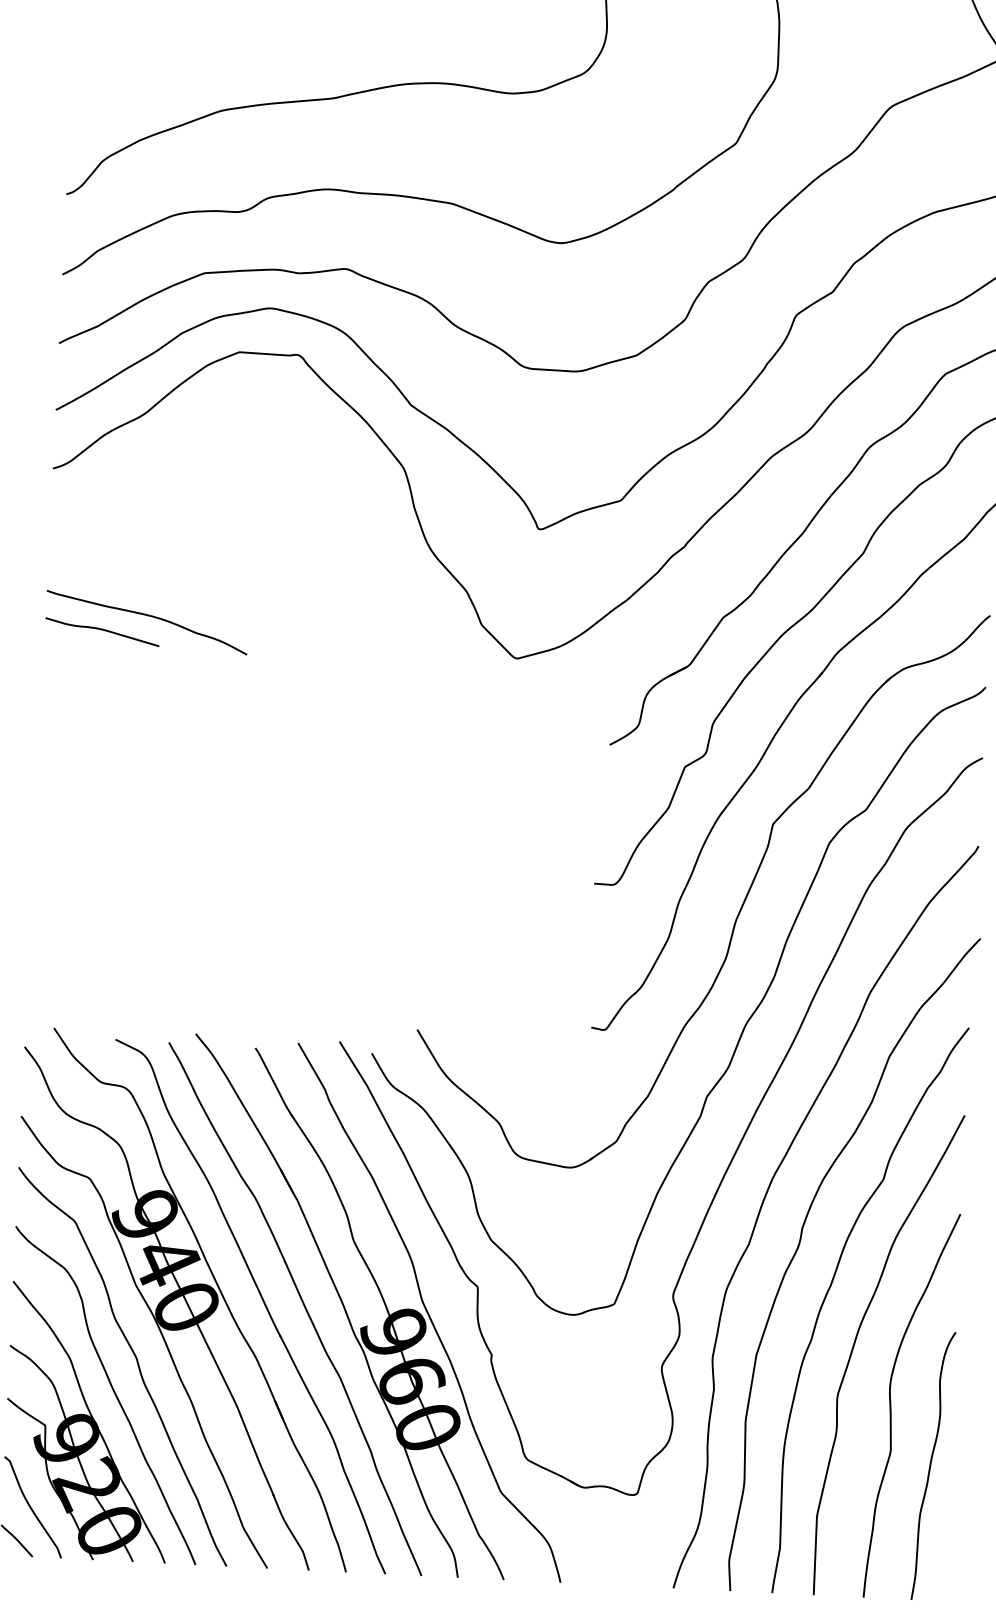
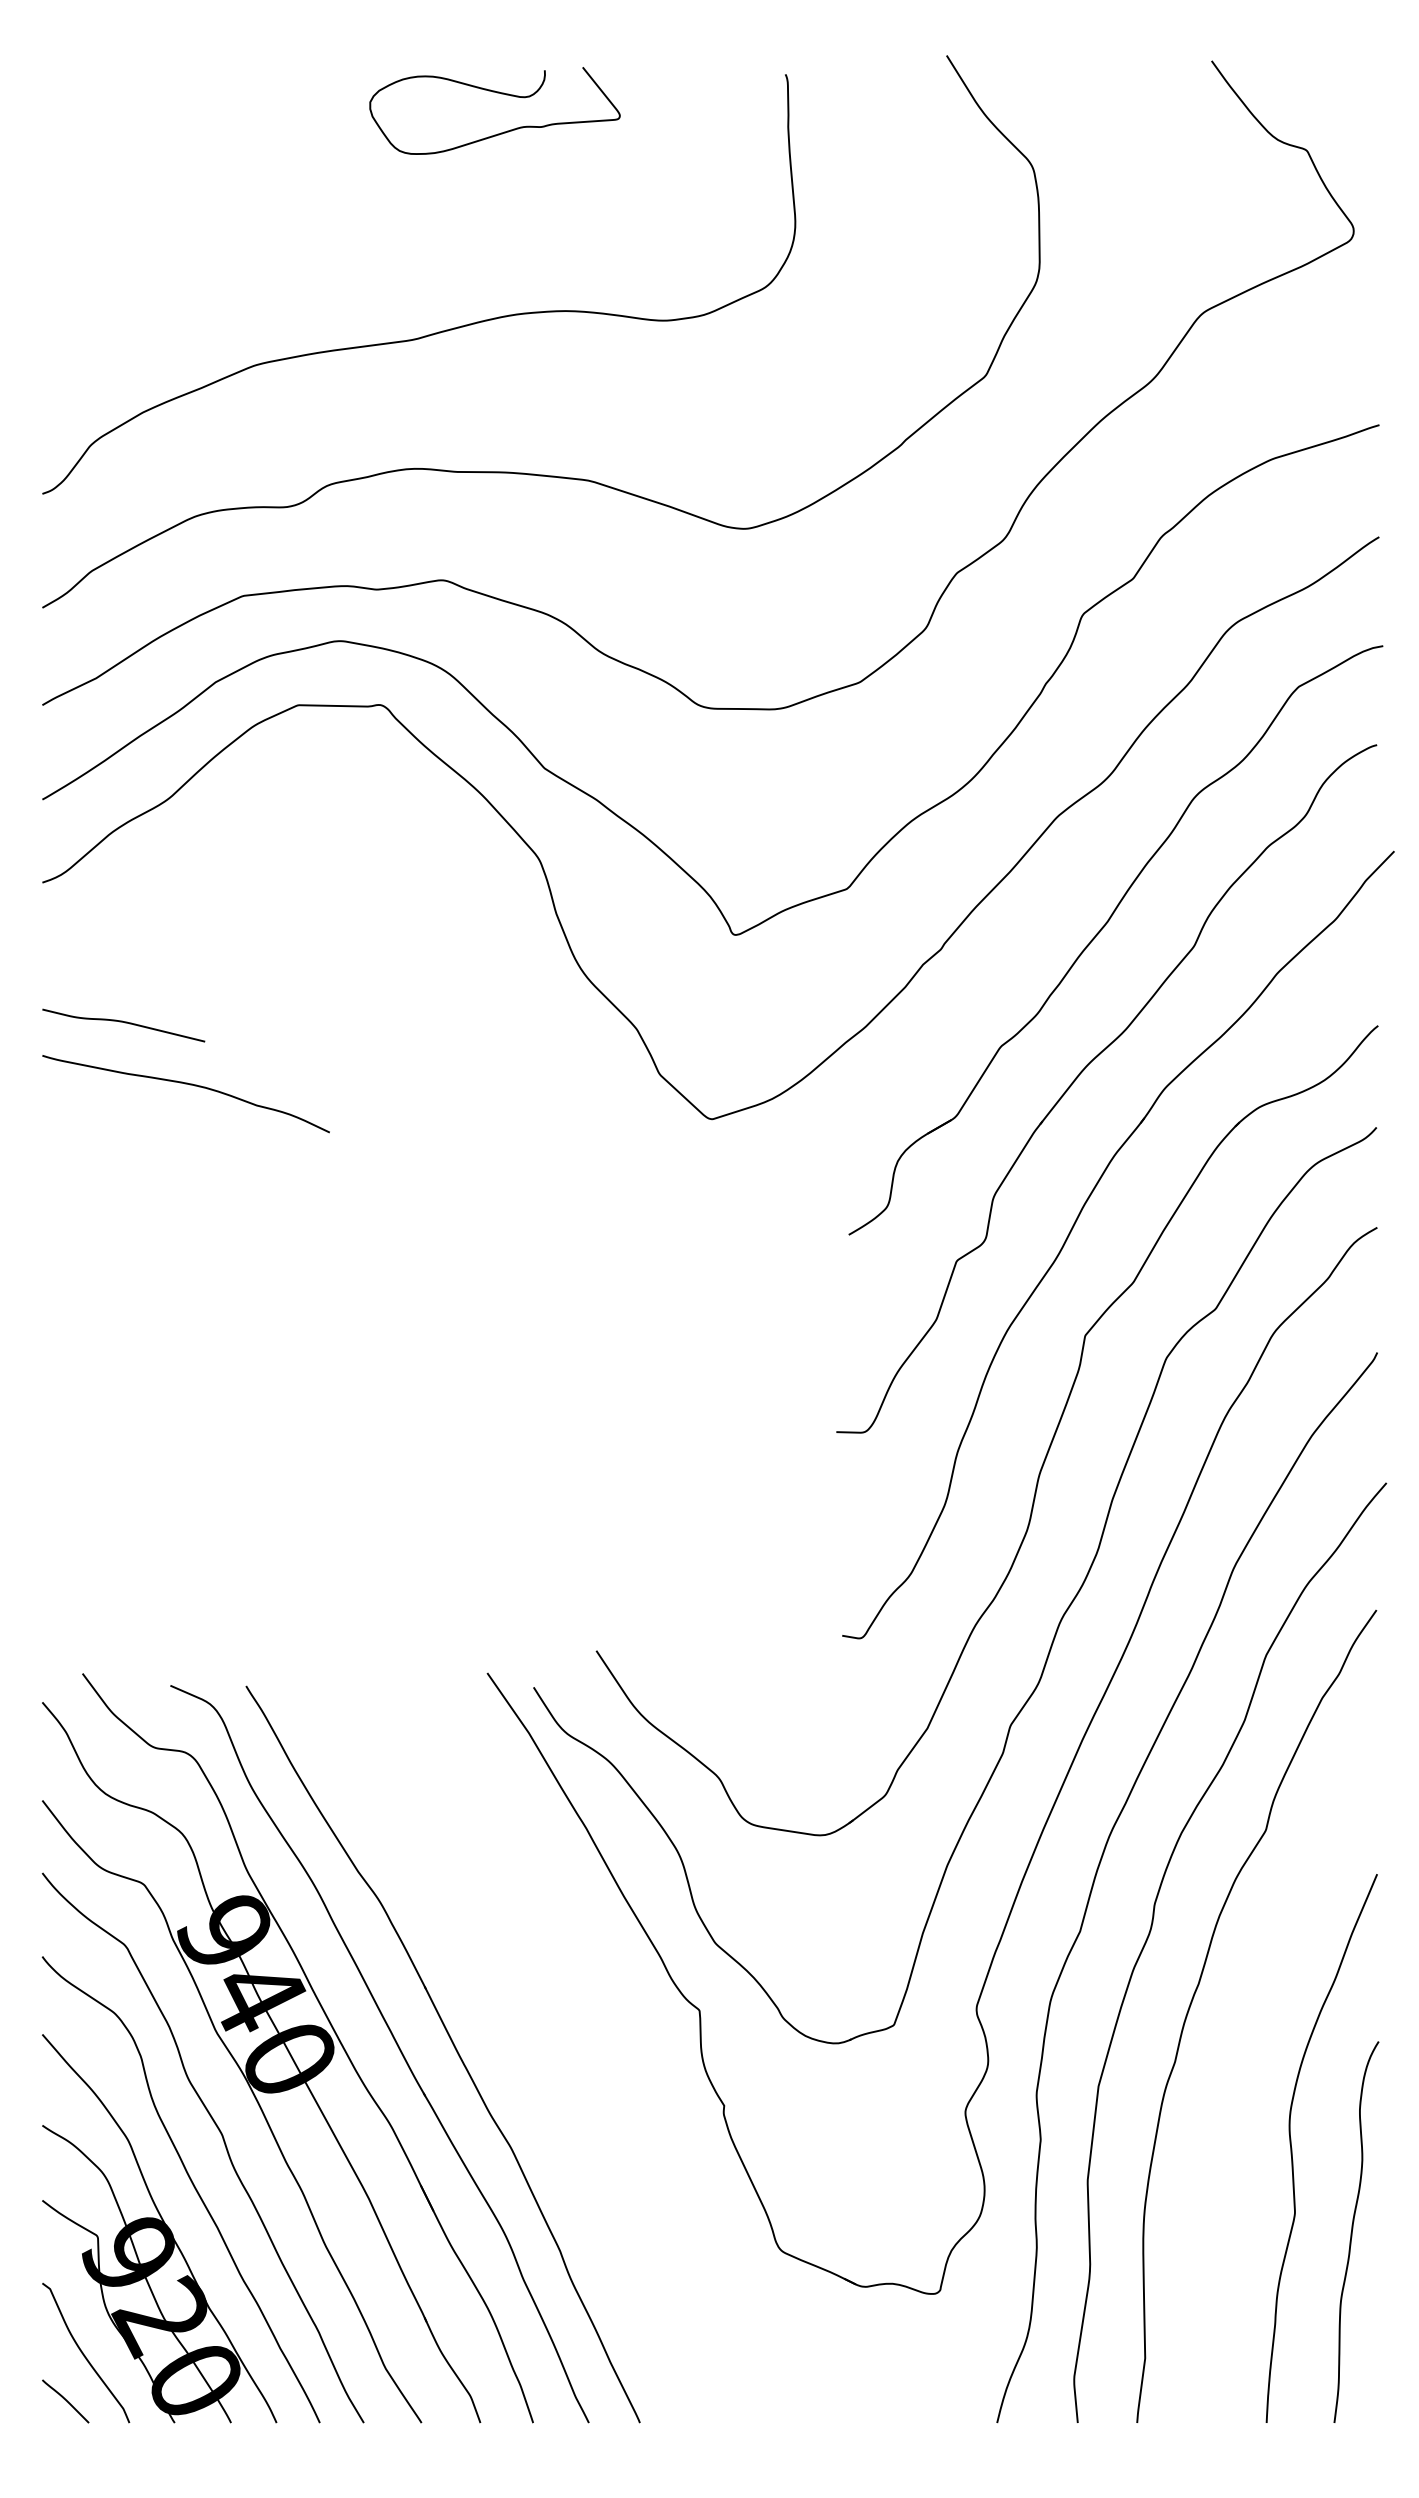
curve: (103, 630) -> (124, 1023), moved
part: (385, 1307) -> (570, 2045), removed
curve: (854, 1345) -> (1236, 2067), removed

